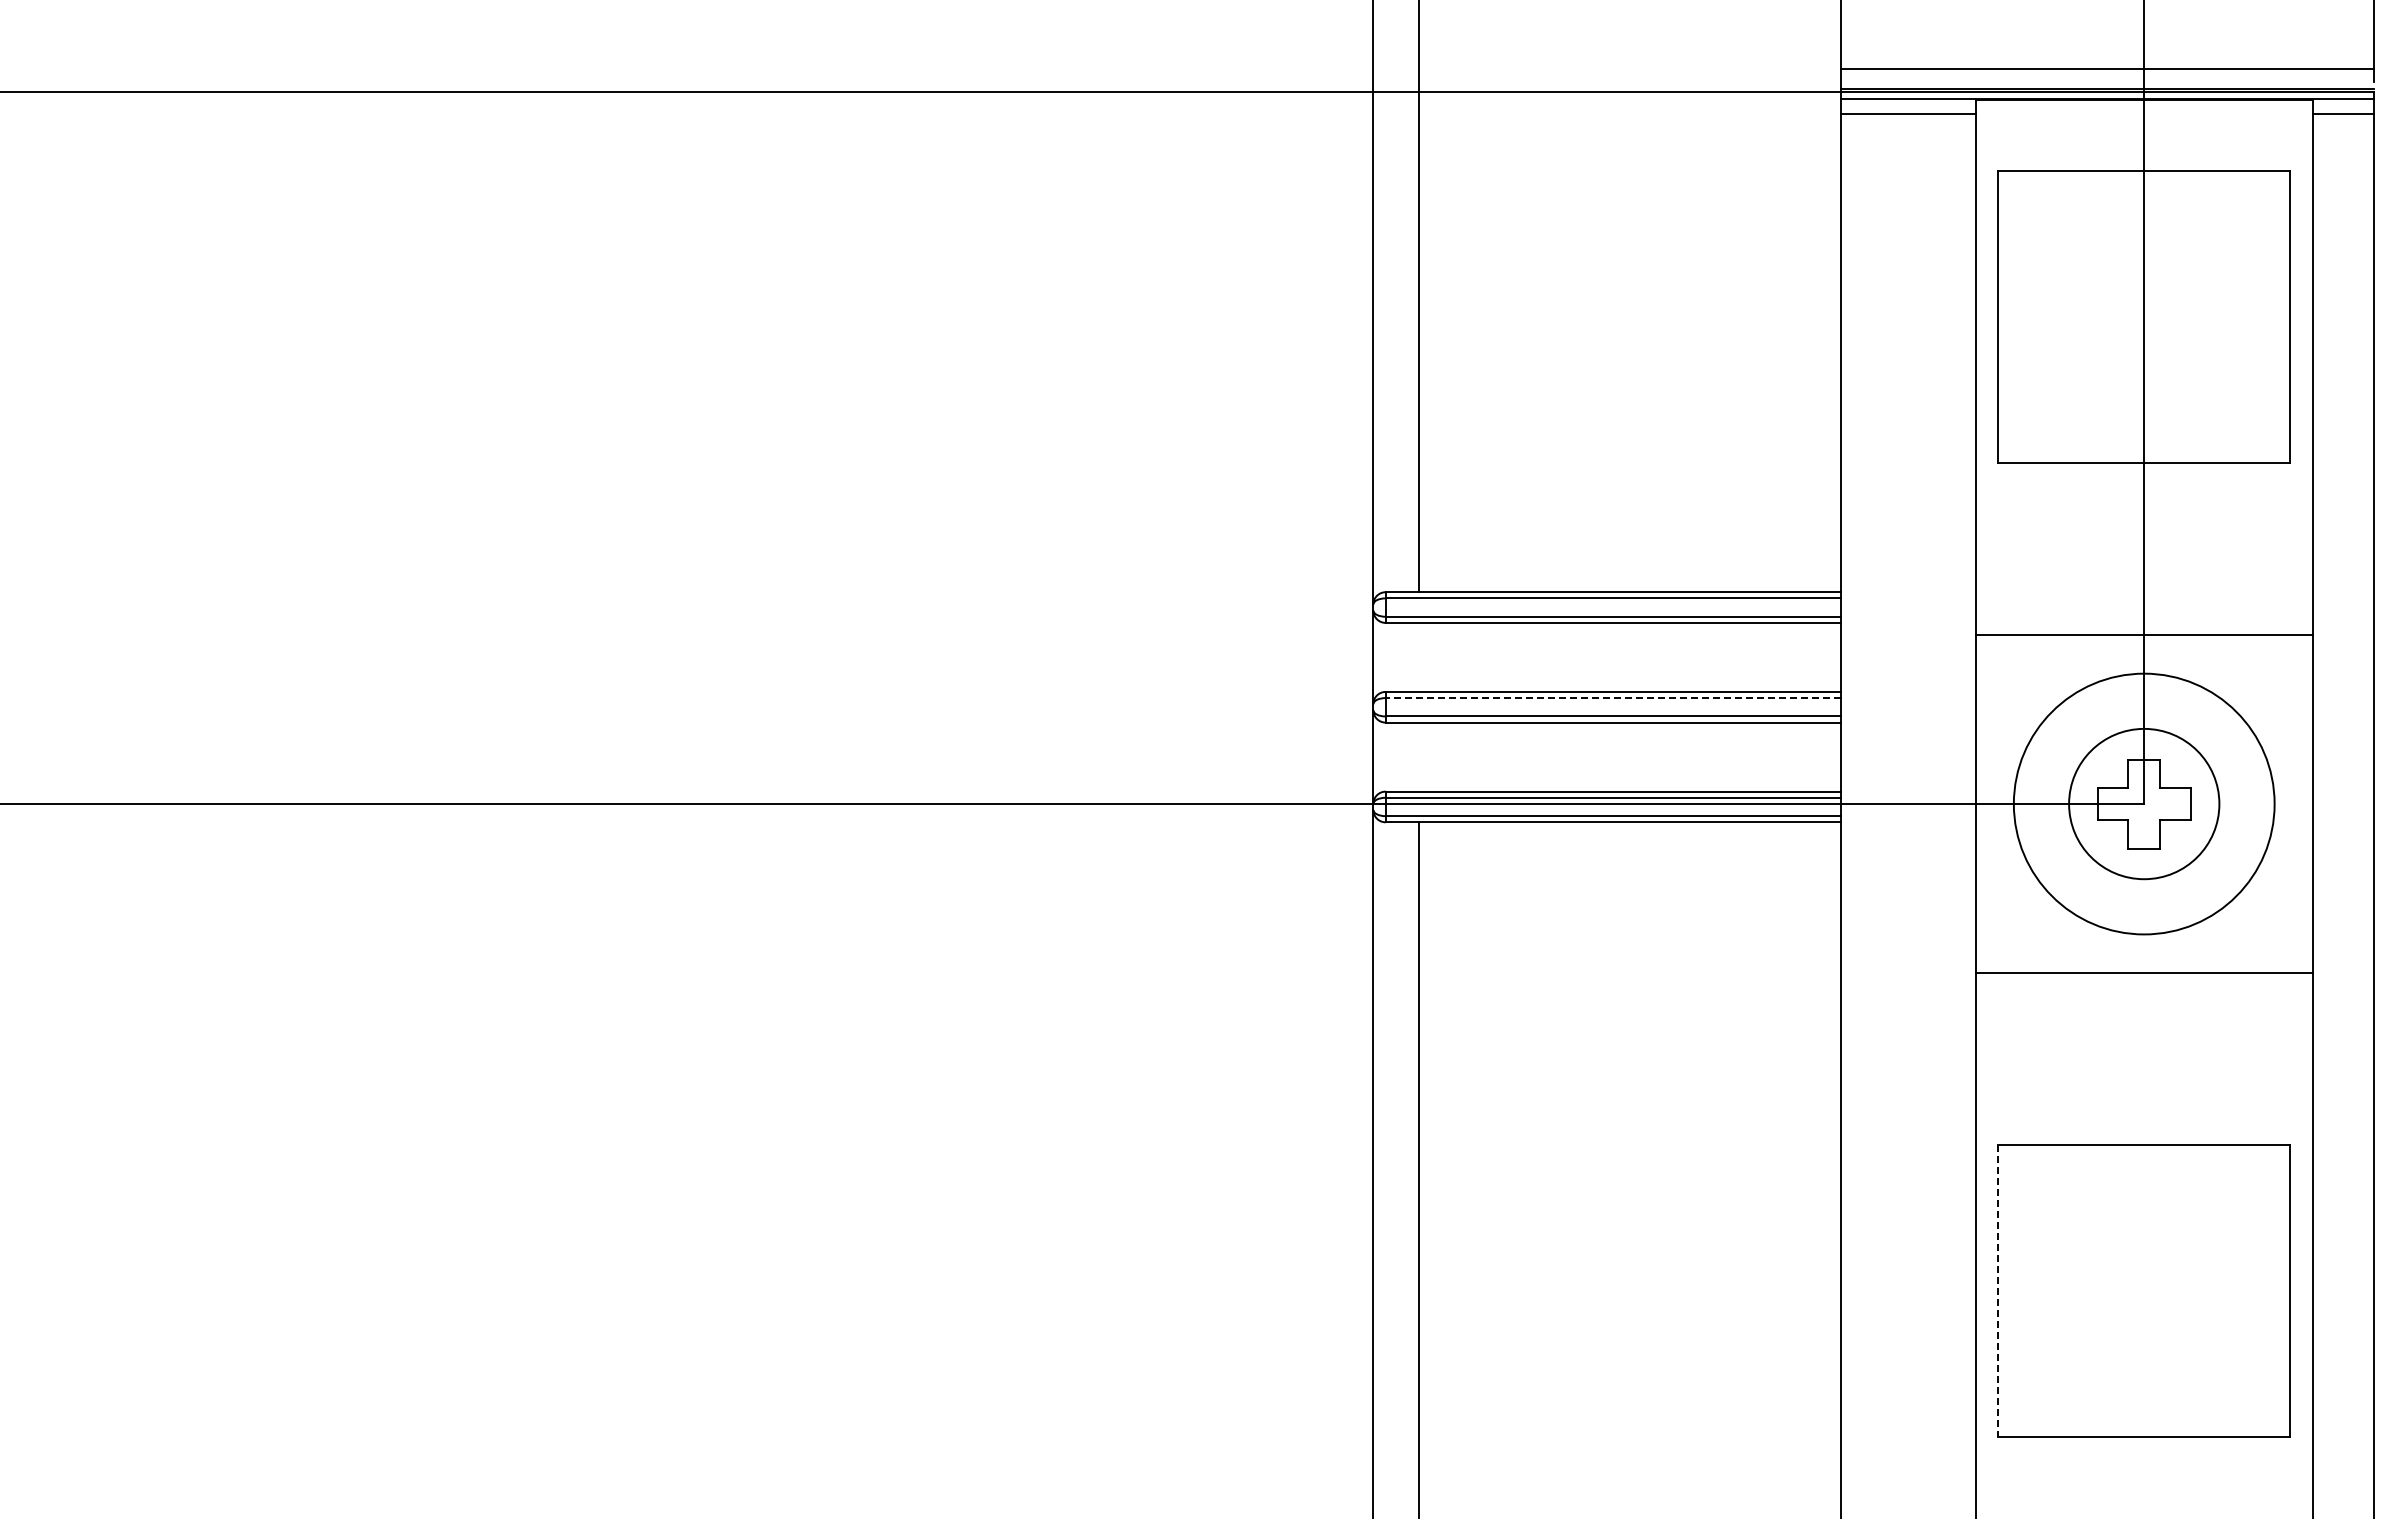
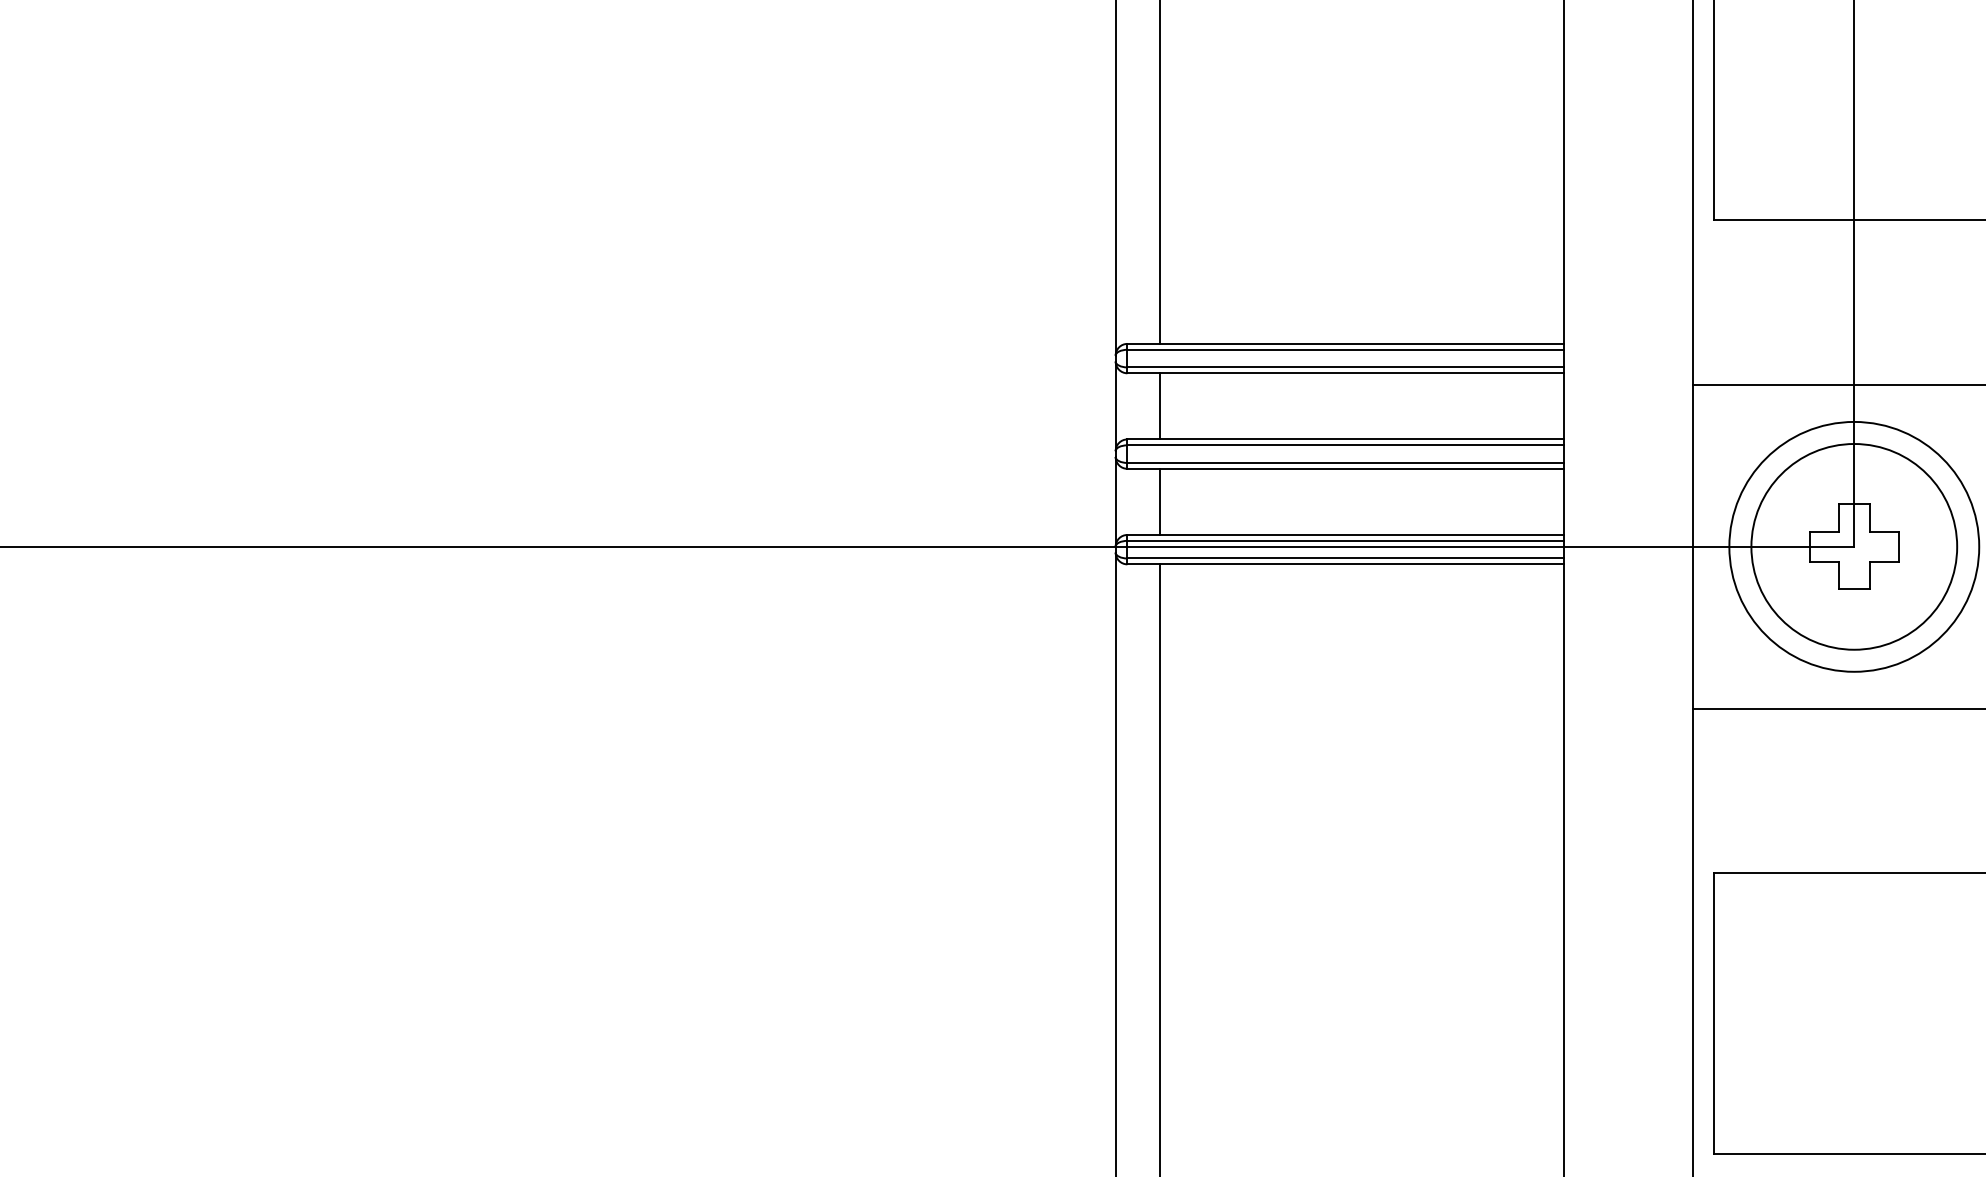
line: (1419, 656) -> (1159, 405), added
line: (1613, 698) -> (1345, 445), dashed -> solid
line: (1419, 756) -> (1159, 501), added
circle: (2143, 803) -> (1853, 546), size x1.43
line: (1998, 1291) -> (1714, 1013), dashed -> solid

